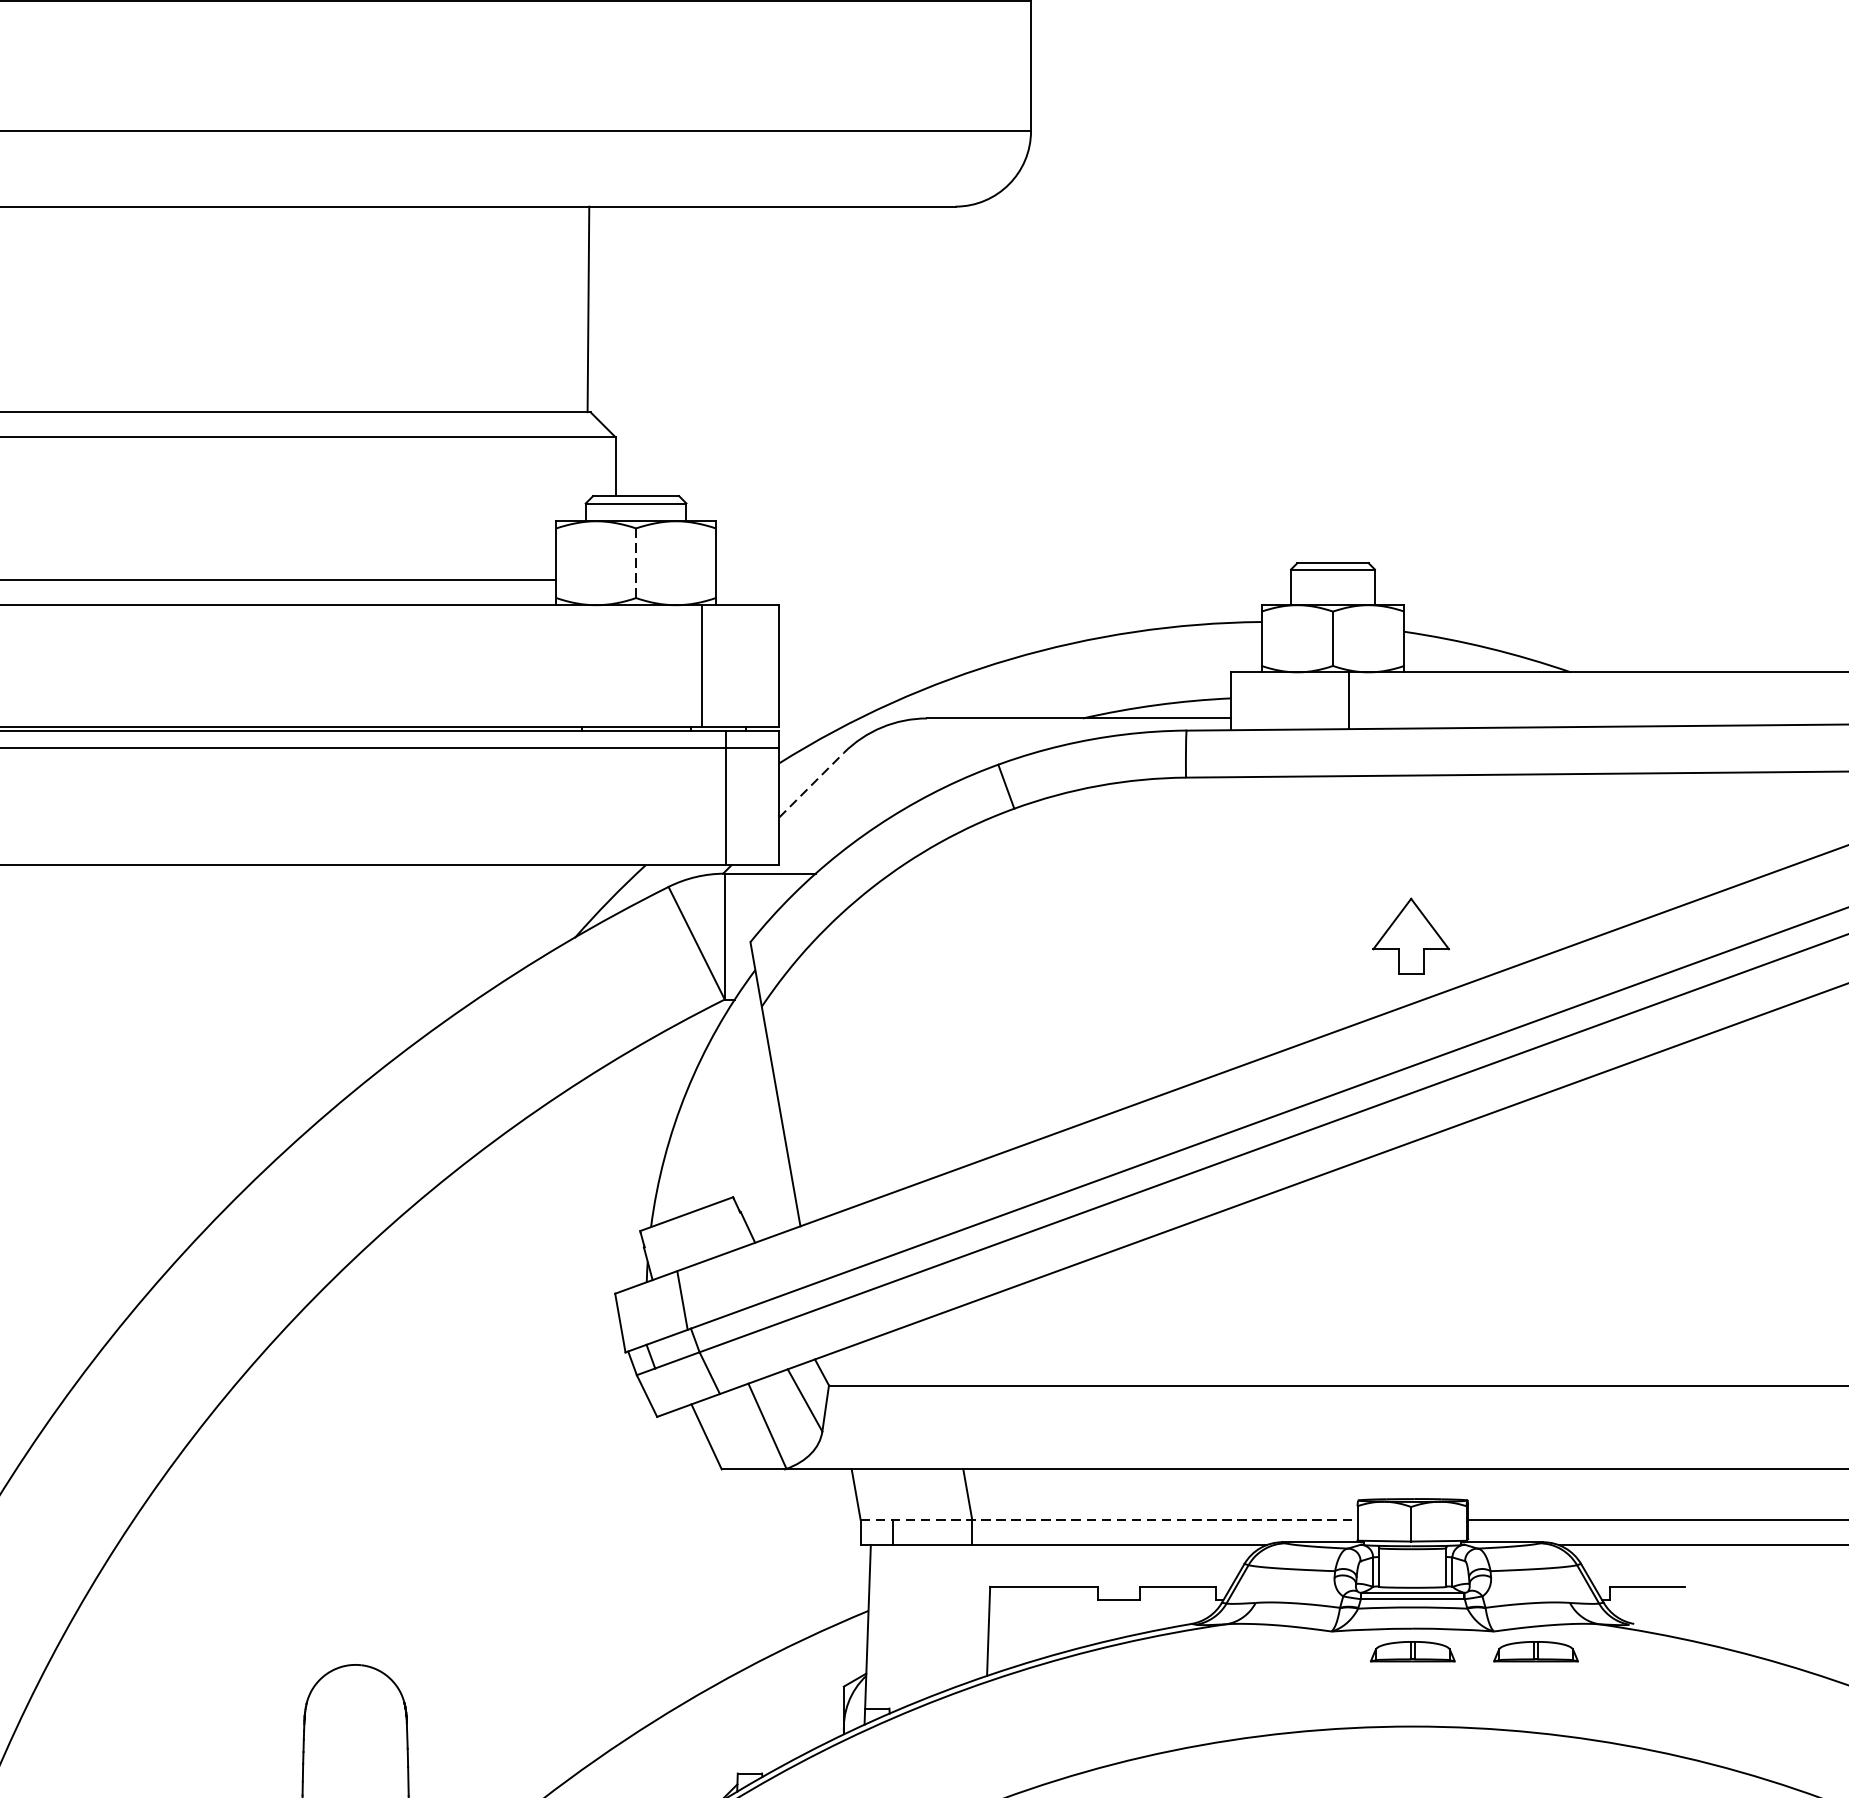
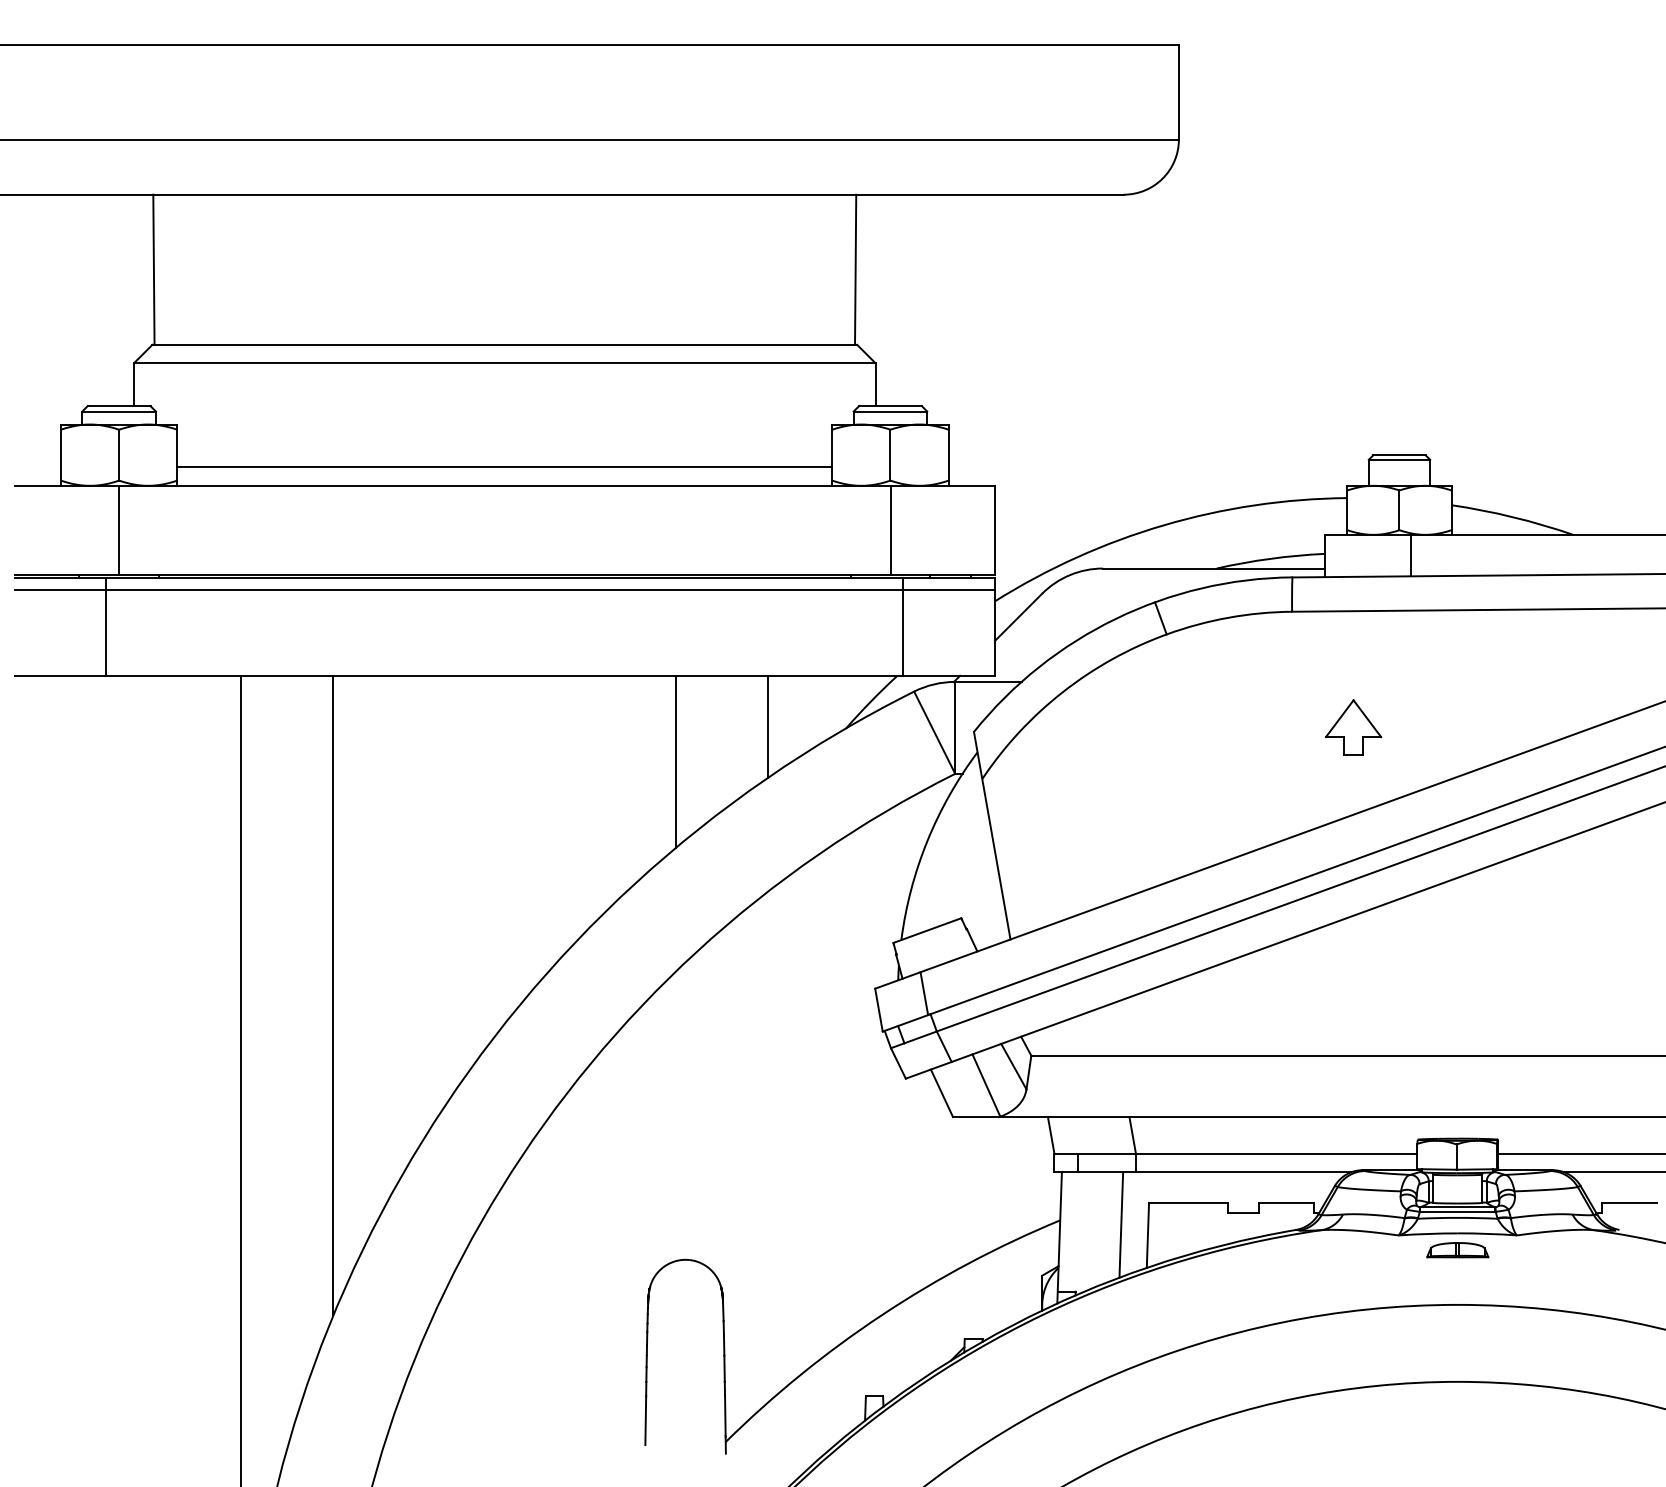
line: (636, 562) -> (890, 454), dashed -> solid
line: (701, 665) -> (890, 529), moved
line: (812, 784) -> (1019, 616), dashed -> solid
line: (726, 797) -> (903, 626), moved
line: (469, 934) -> (768, 726), added
part: (1411, 936) -> (1353, 727), moved
line: (343, 982) -> (676, 761), added
line: (1109, 1519) -> (1236, 1153), dashed -> solid
line: (952, 1616) -> (1121, 1224), added
part: (1535, 1652) -> (1547, 1250), removed

